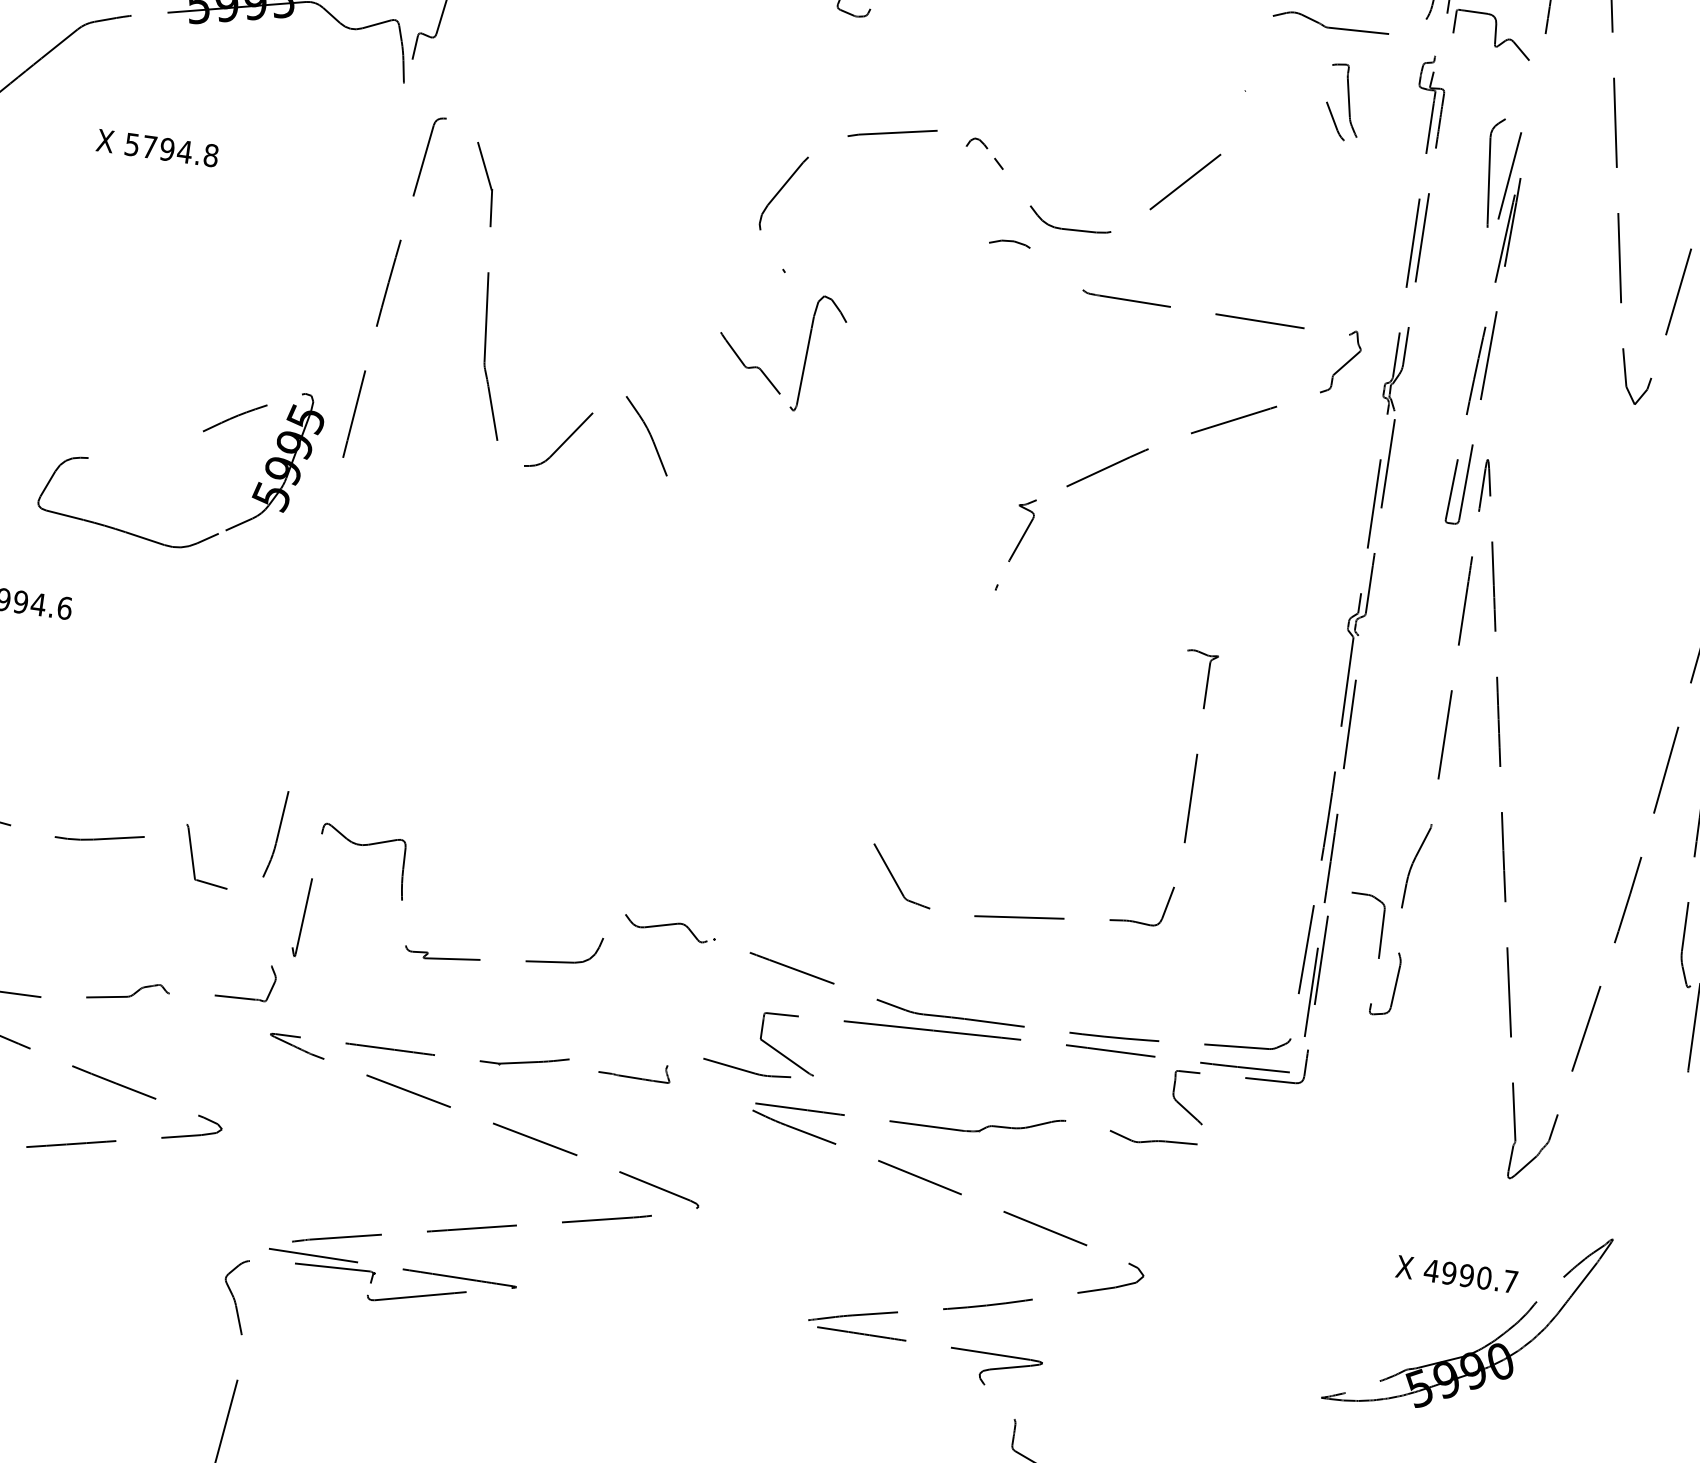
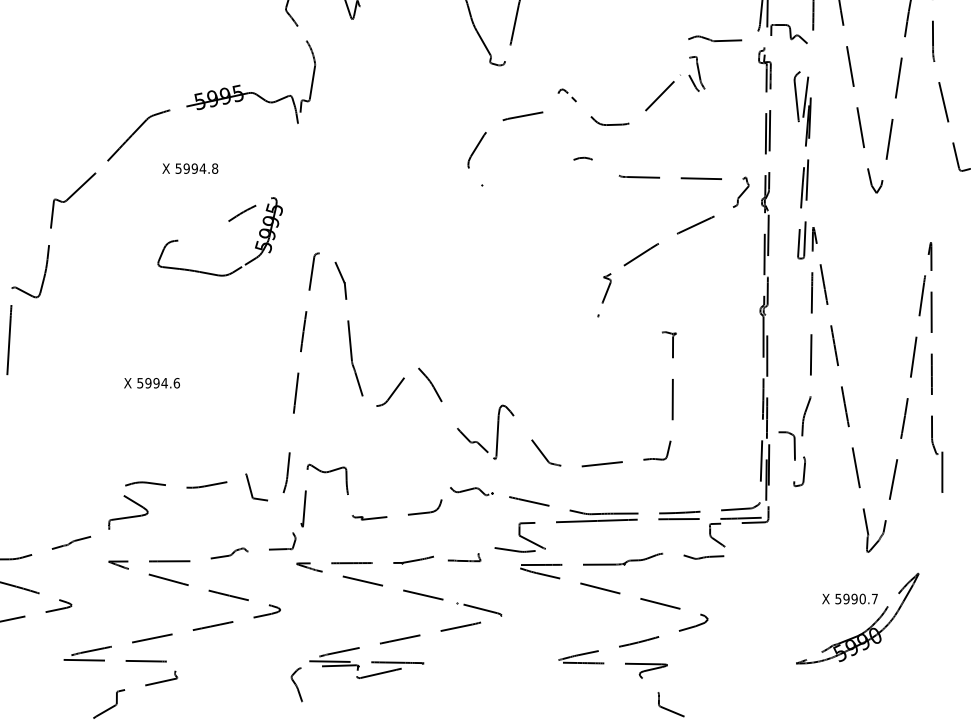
curve: (1347, 101) -> (698, 73), moved
text: (149, 146) -> (186, 168), 5794.8 -> 5994.8
part: (1081, 228) -> (615, 123), moved
part: (489, 299) -> (350, 332), moved
part: (804, 350) -> (496, 431), moved
part: (202, 431) -> (228, 221), moved
curve: (1029, 914) -> (606, 462), moved
text: (1432, 1269) -> (838, 598), 4990.7 -> 5990.7

